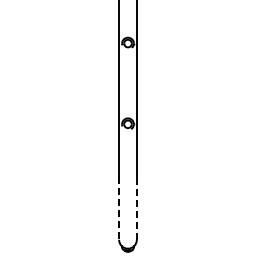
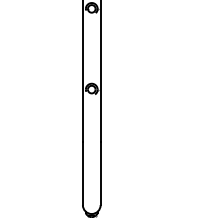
line: (119, 208) -> (83, 173), dashed -> solid
line: (136, 208) -> (100, 173), dashed -> solid

